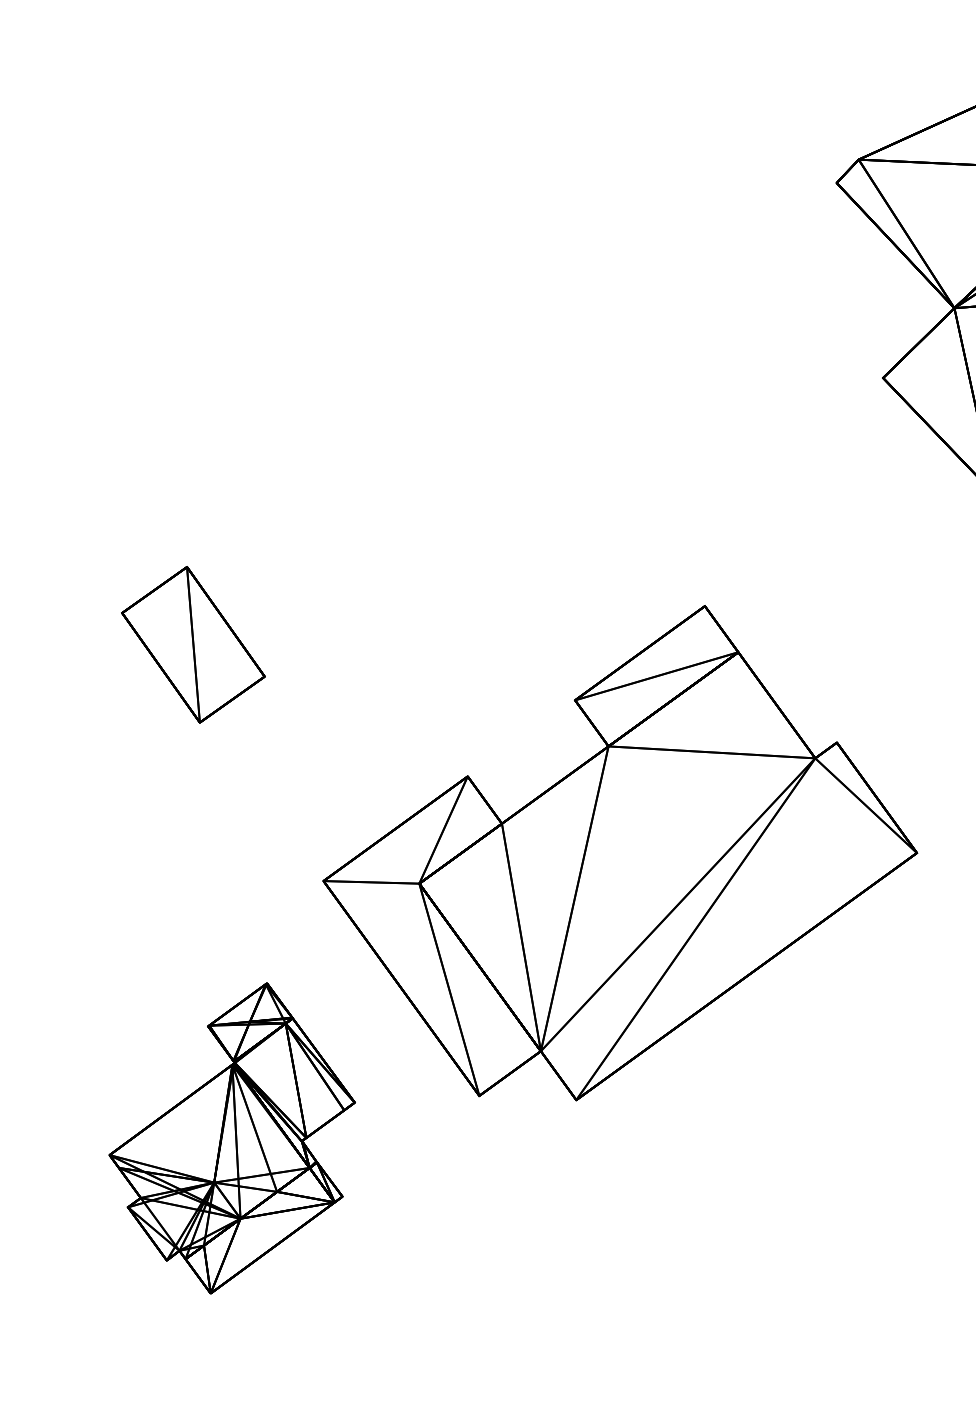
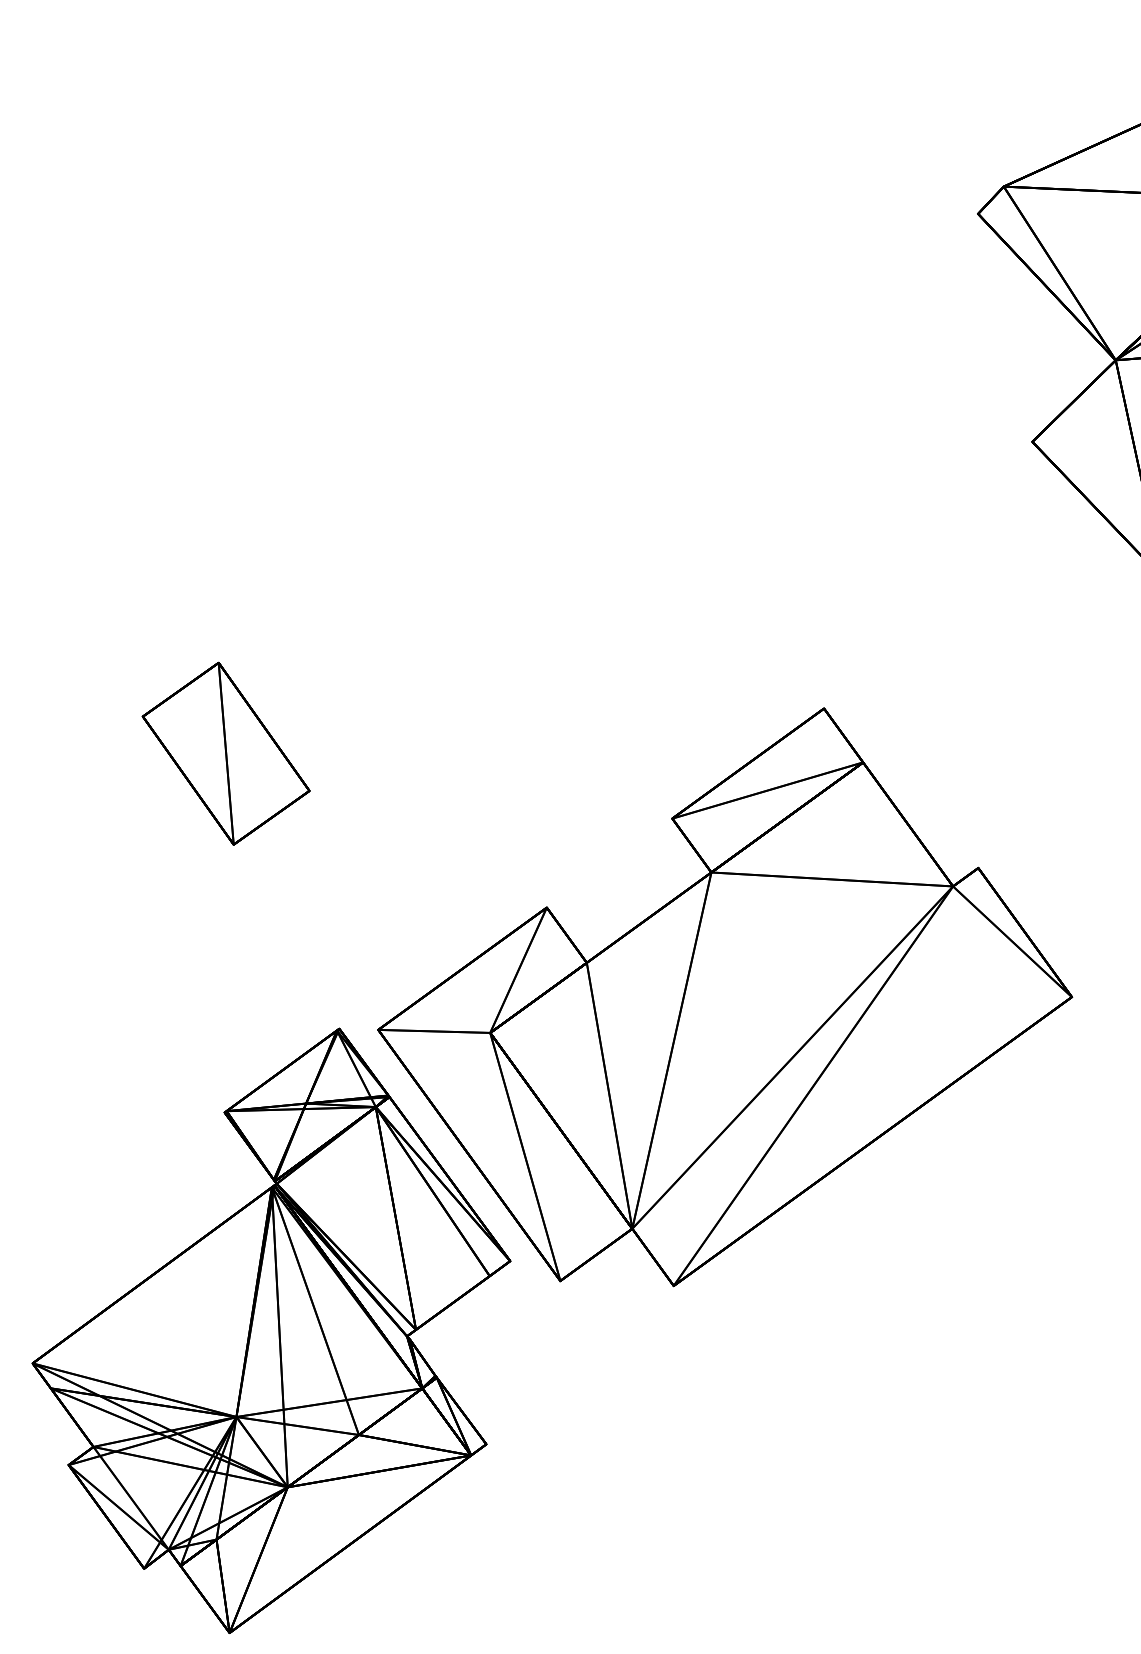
part: (232, 1138) -> (271, 1330), size x1.67

